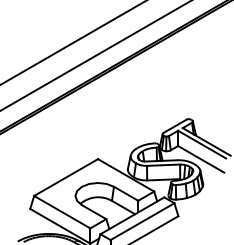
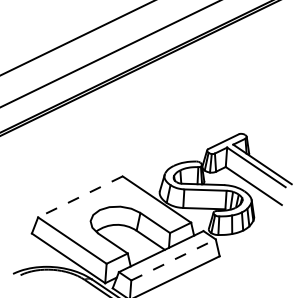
line: (66, 177) -> (80, 196), solid -> dashed
line: (142, 221) -> (173, 259), solid -> dashed

